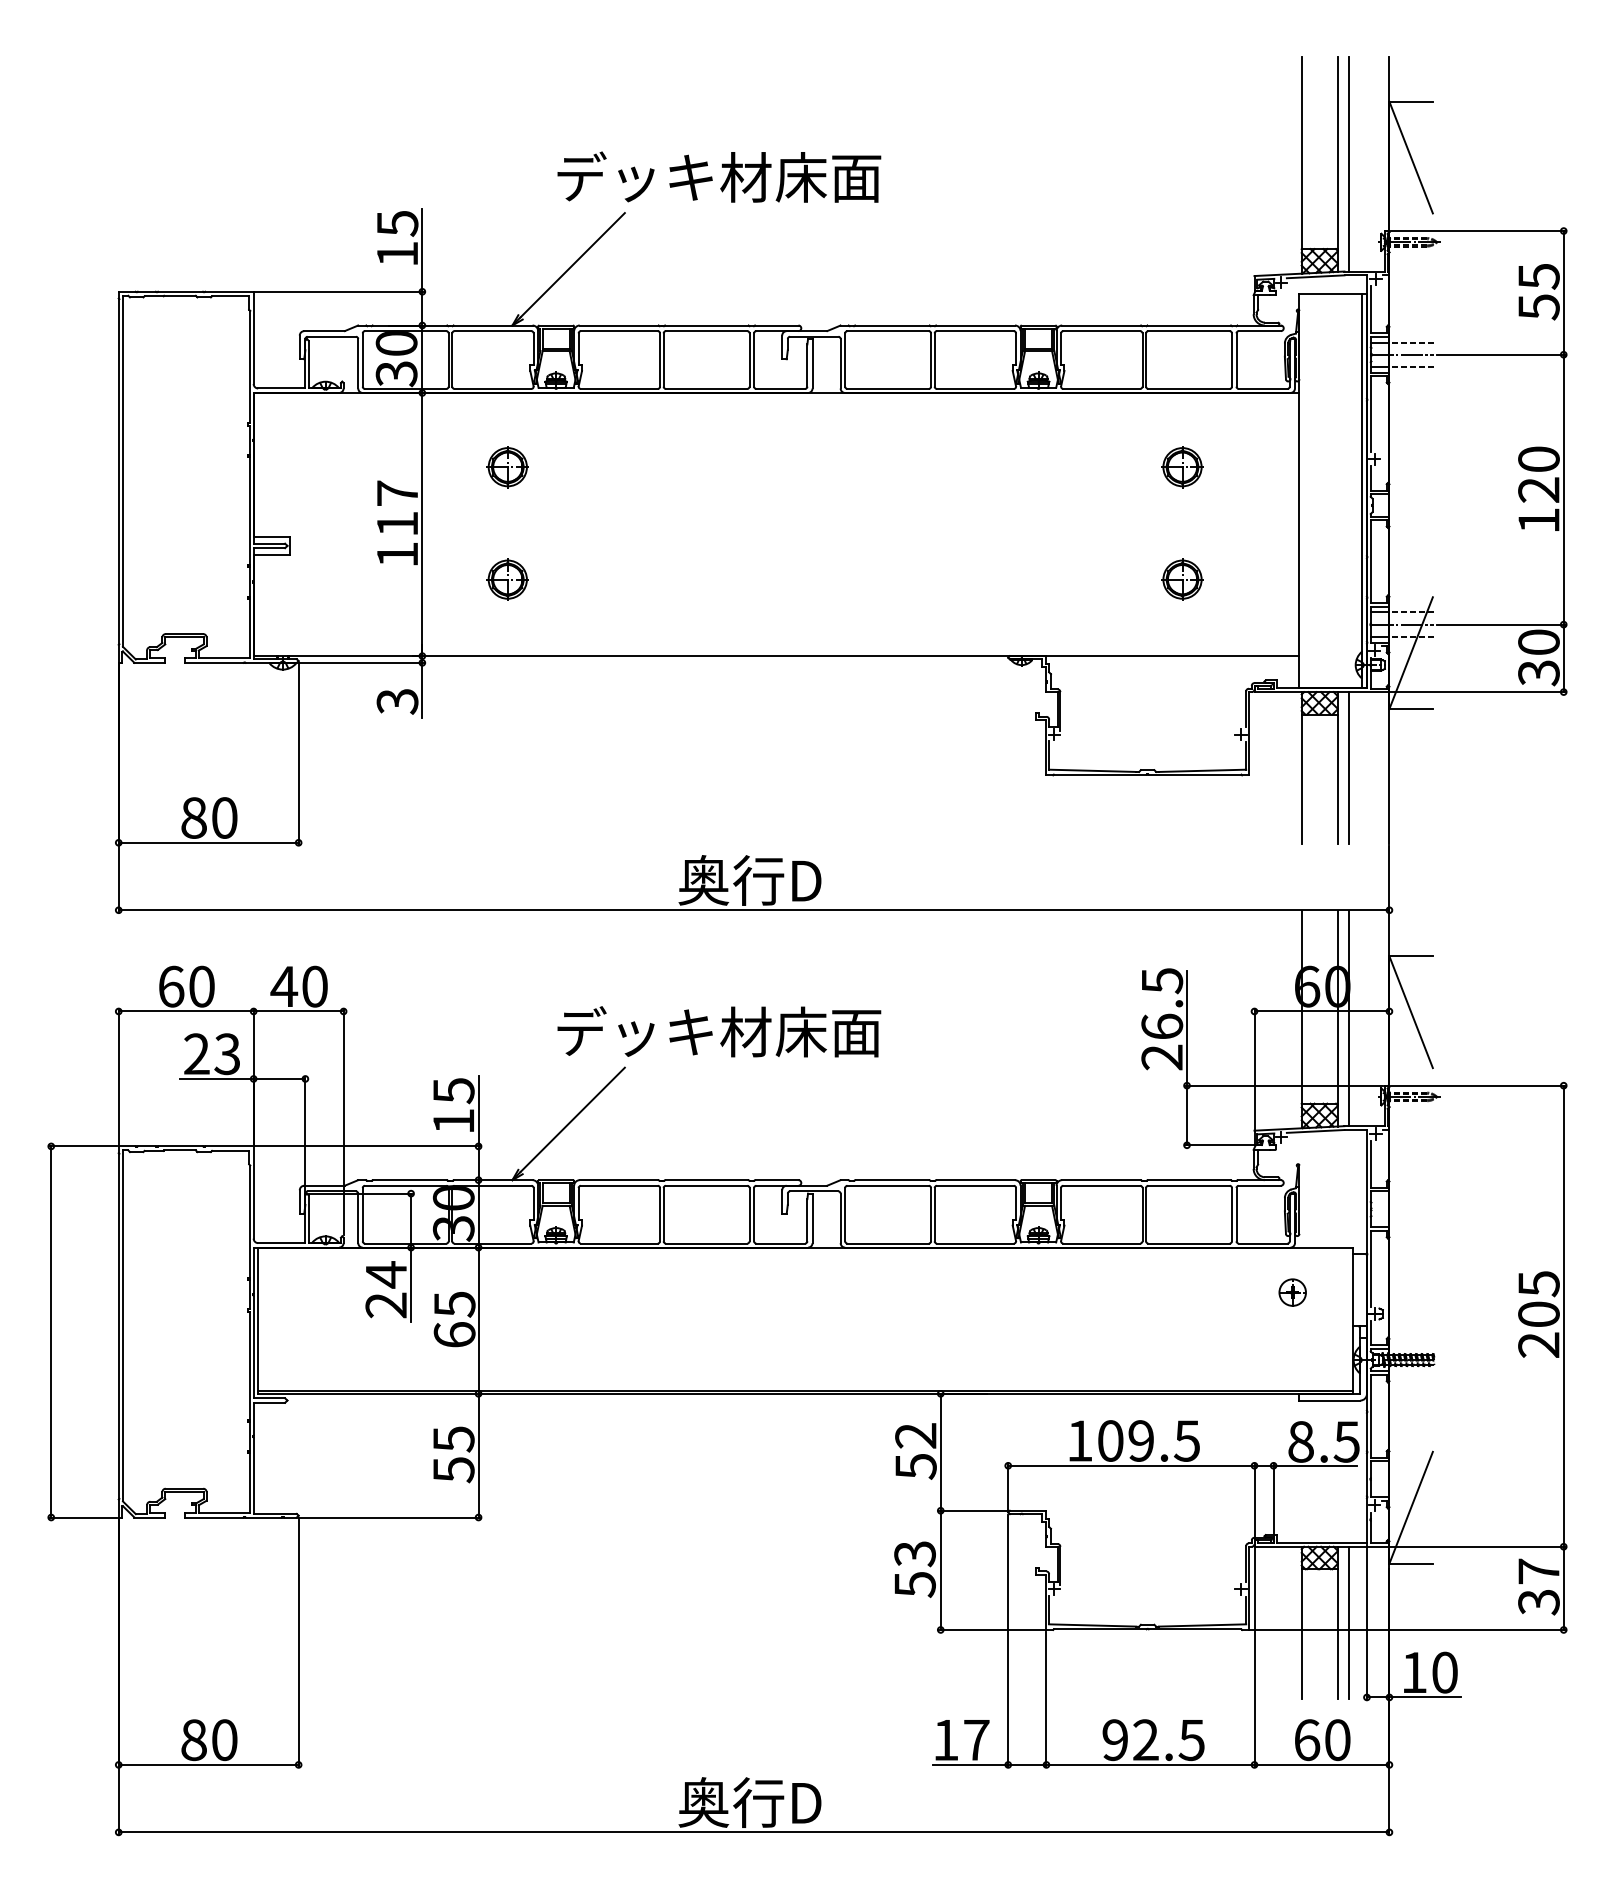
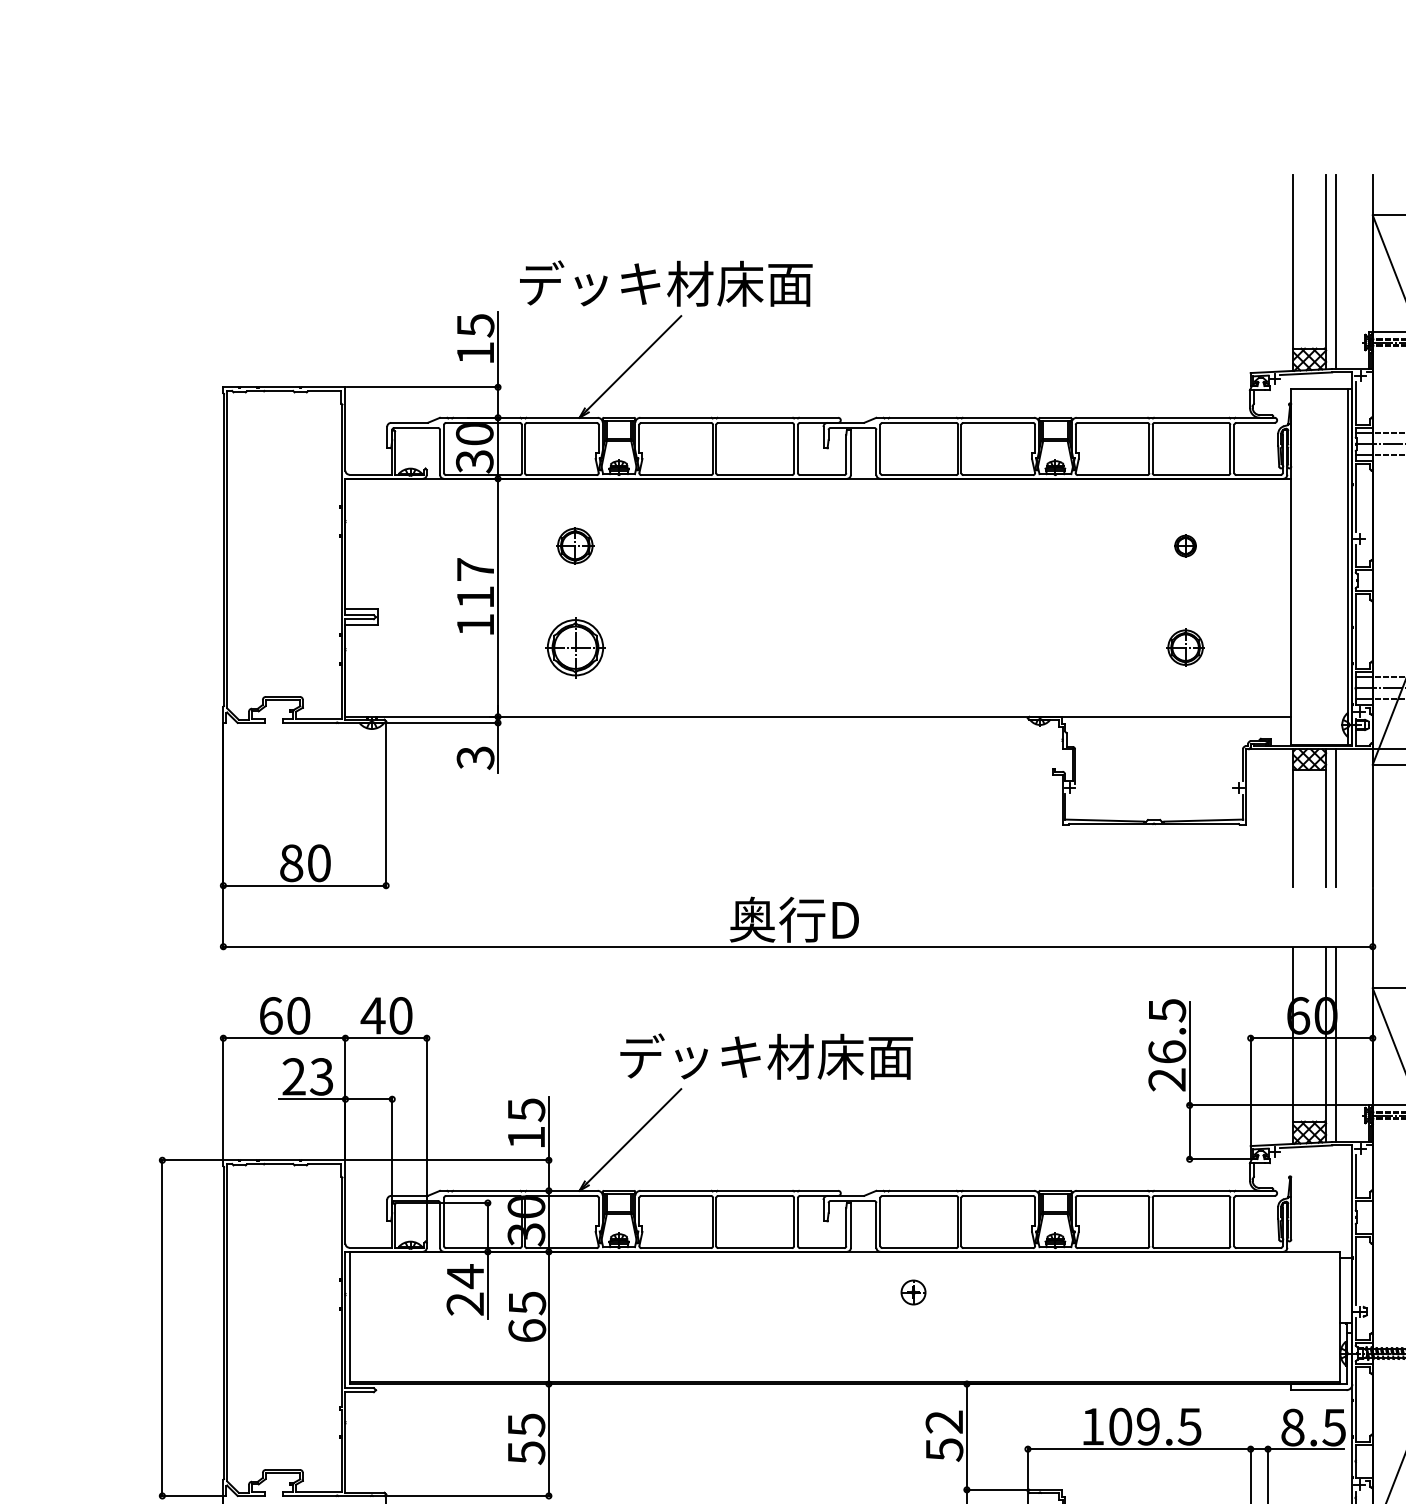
text: (719, 176) -> (666, 283), moved
part: (1182, 467) -> (1185, 546), size x0.6
part: (507, 579) -> (575, 647), size x1.6
part: (1292, 1292) -> (913, 1292), moved

